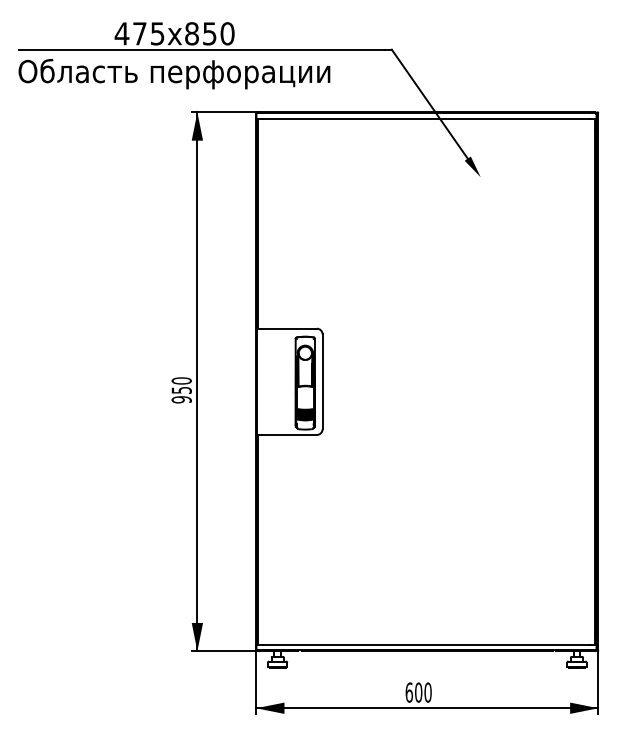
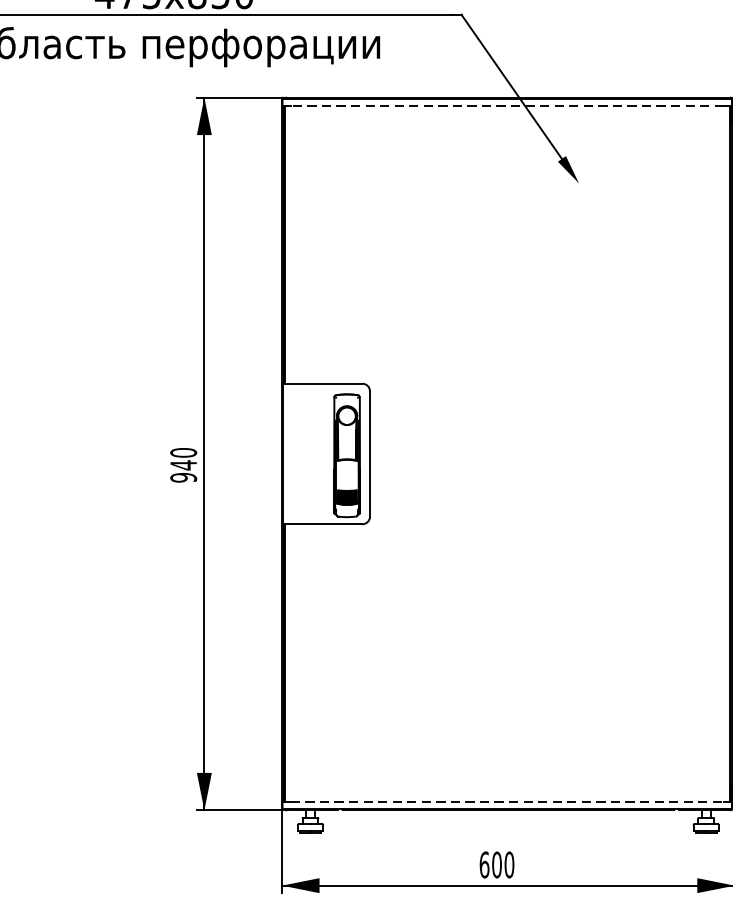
line: (426, 118) -> (507, 105), solid -> dashed
text: (181, 390) -> (183, 465), 950 -> 940
line: (426, 644) -> (507, 801), solid -> dashed

